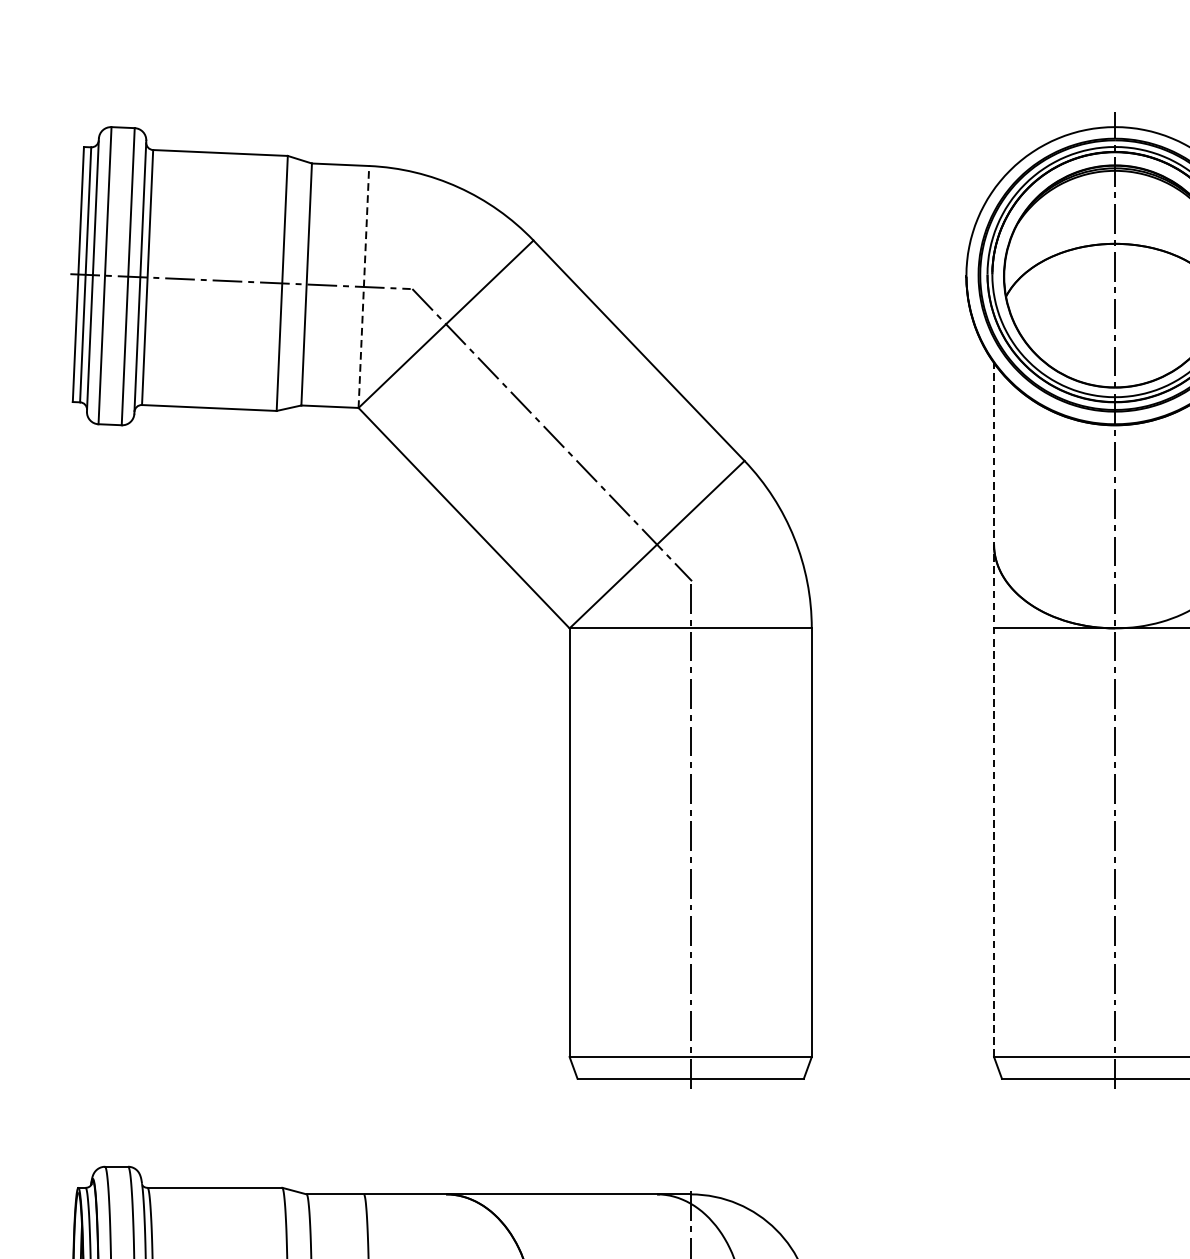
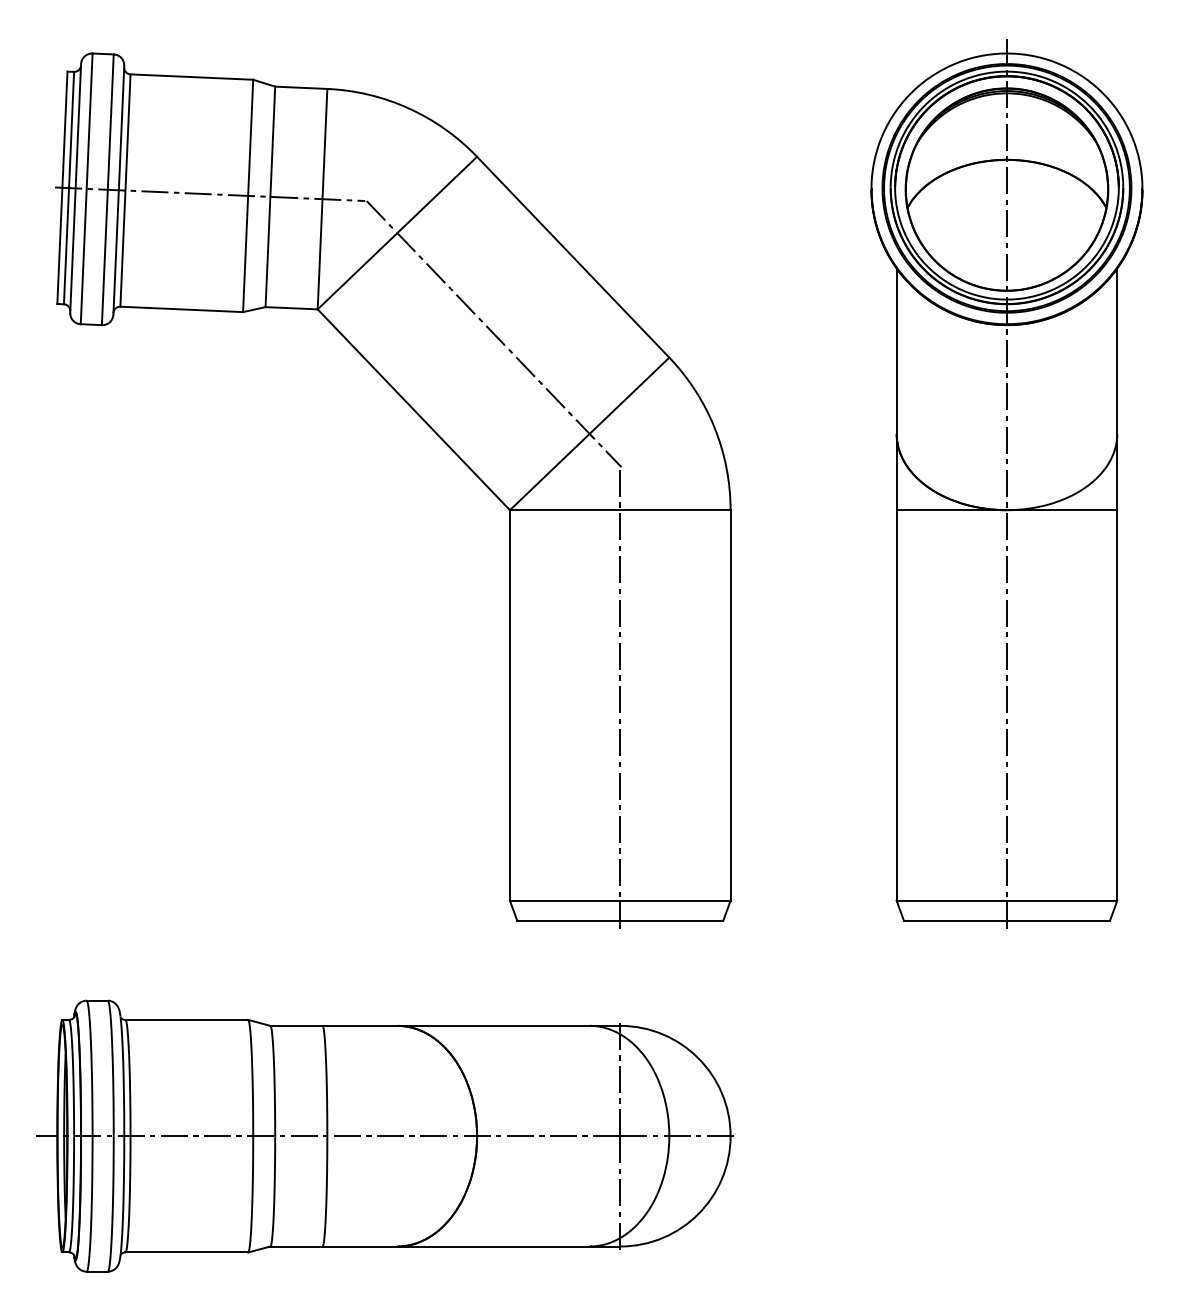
line: (363, 286) -> (322, 198), dashed -> solid
line: (993, 709) -> (896, 584), dashed -> solid

